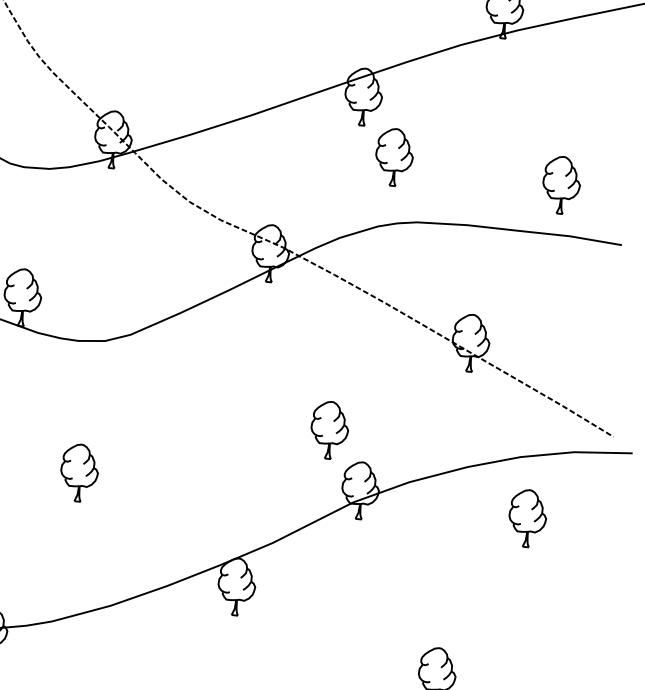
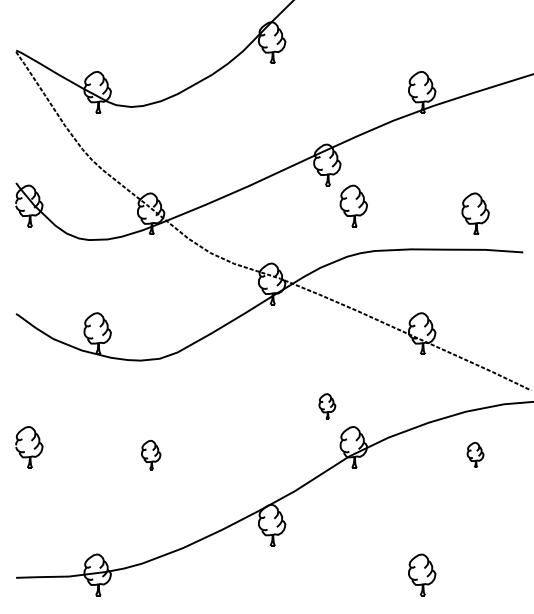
part: (329, 430) -> (327, 406), size x0.6
part: (80, 472) -> (151, 454), size x0.7
part: (527, 517) -> (475, 454), size x0.6

